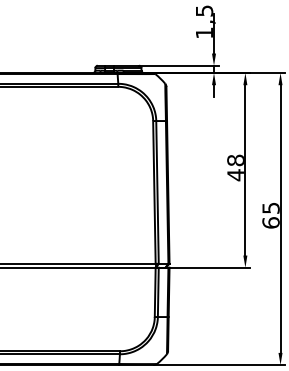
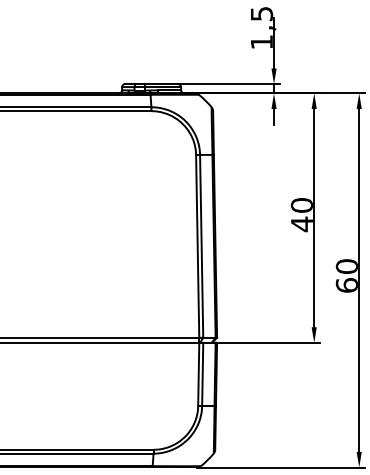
text: (235, 160) -> (301, 205), 48 -> 40
text: (270, 207) -> (346, 265), 65 -> 60

